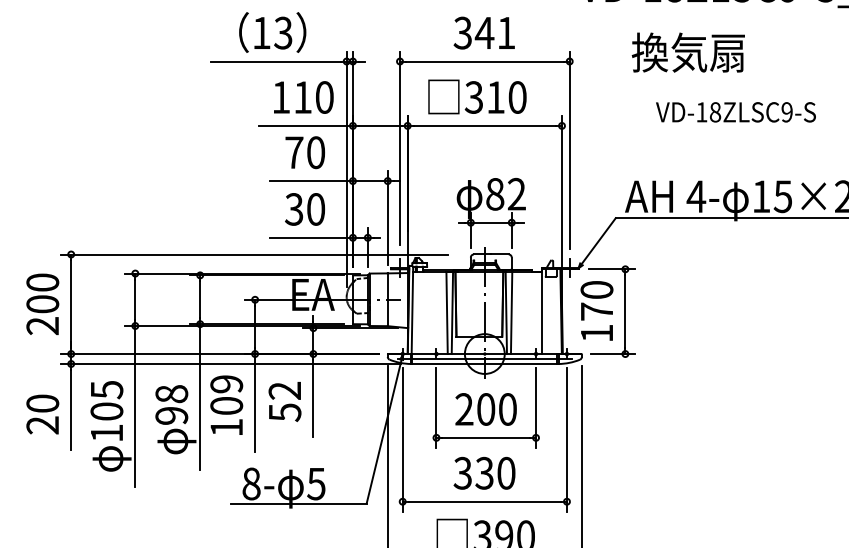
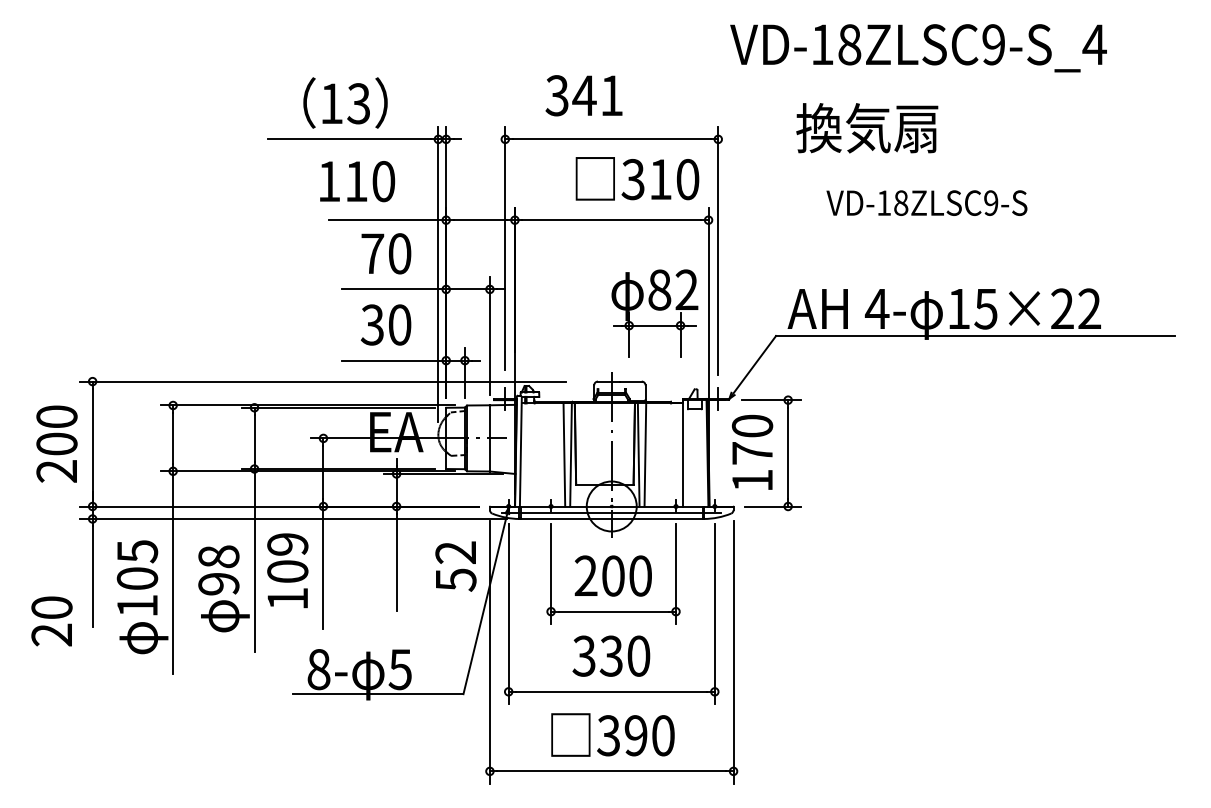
text: (483, 32) -> (583, 95), moved
text: (477, 96) -> (637, 178), moved
text: (303, 97) -> (357, 181), moved
part: (491, 213) -> (654, 313), moved
text: (284, 401) -> (455, 566), moved
text: (42, 414) -> (51, 621), moved

